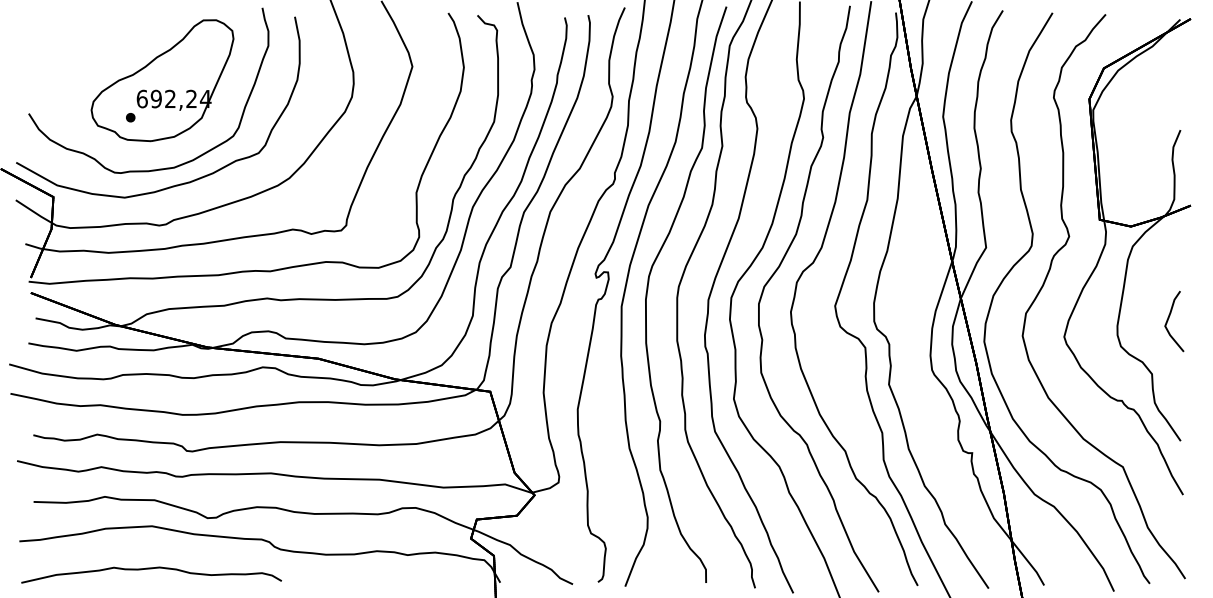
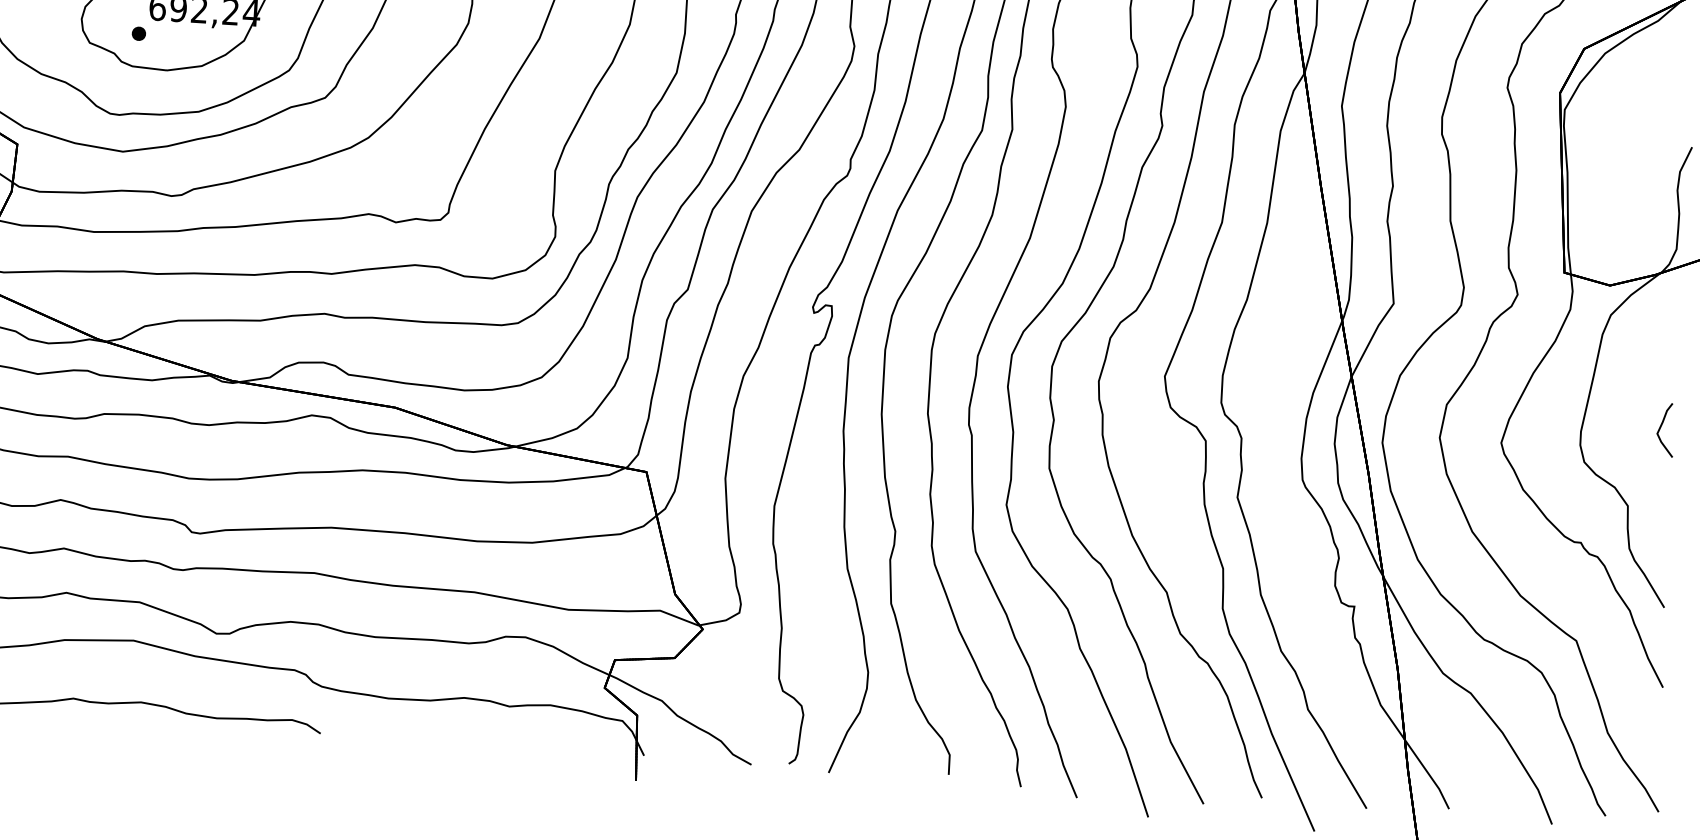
part: (1174, 321) -> (1665, 430), size x0.6

